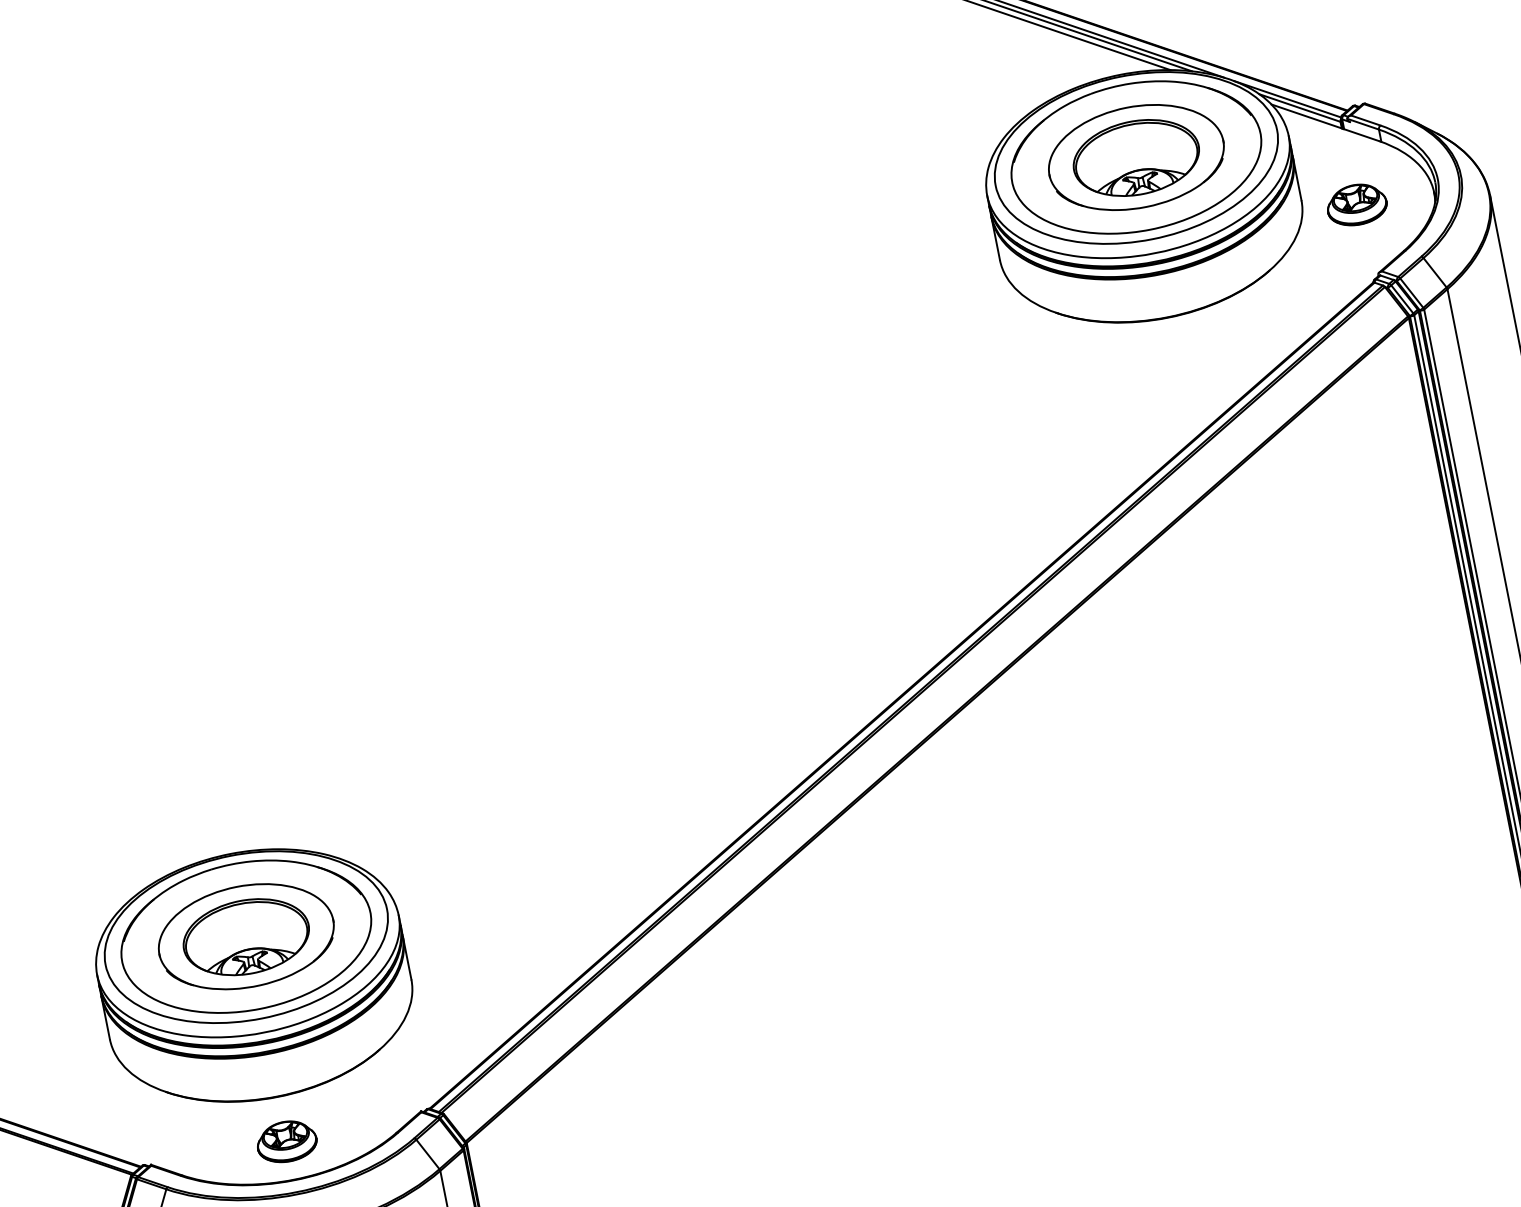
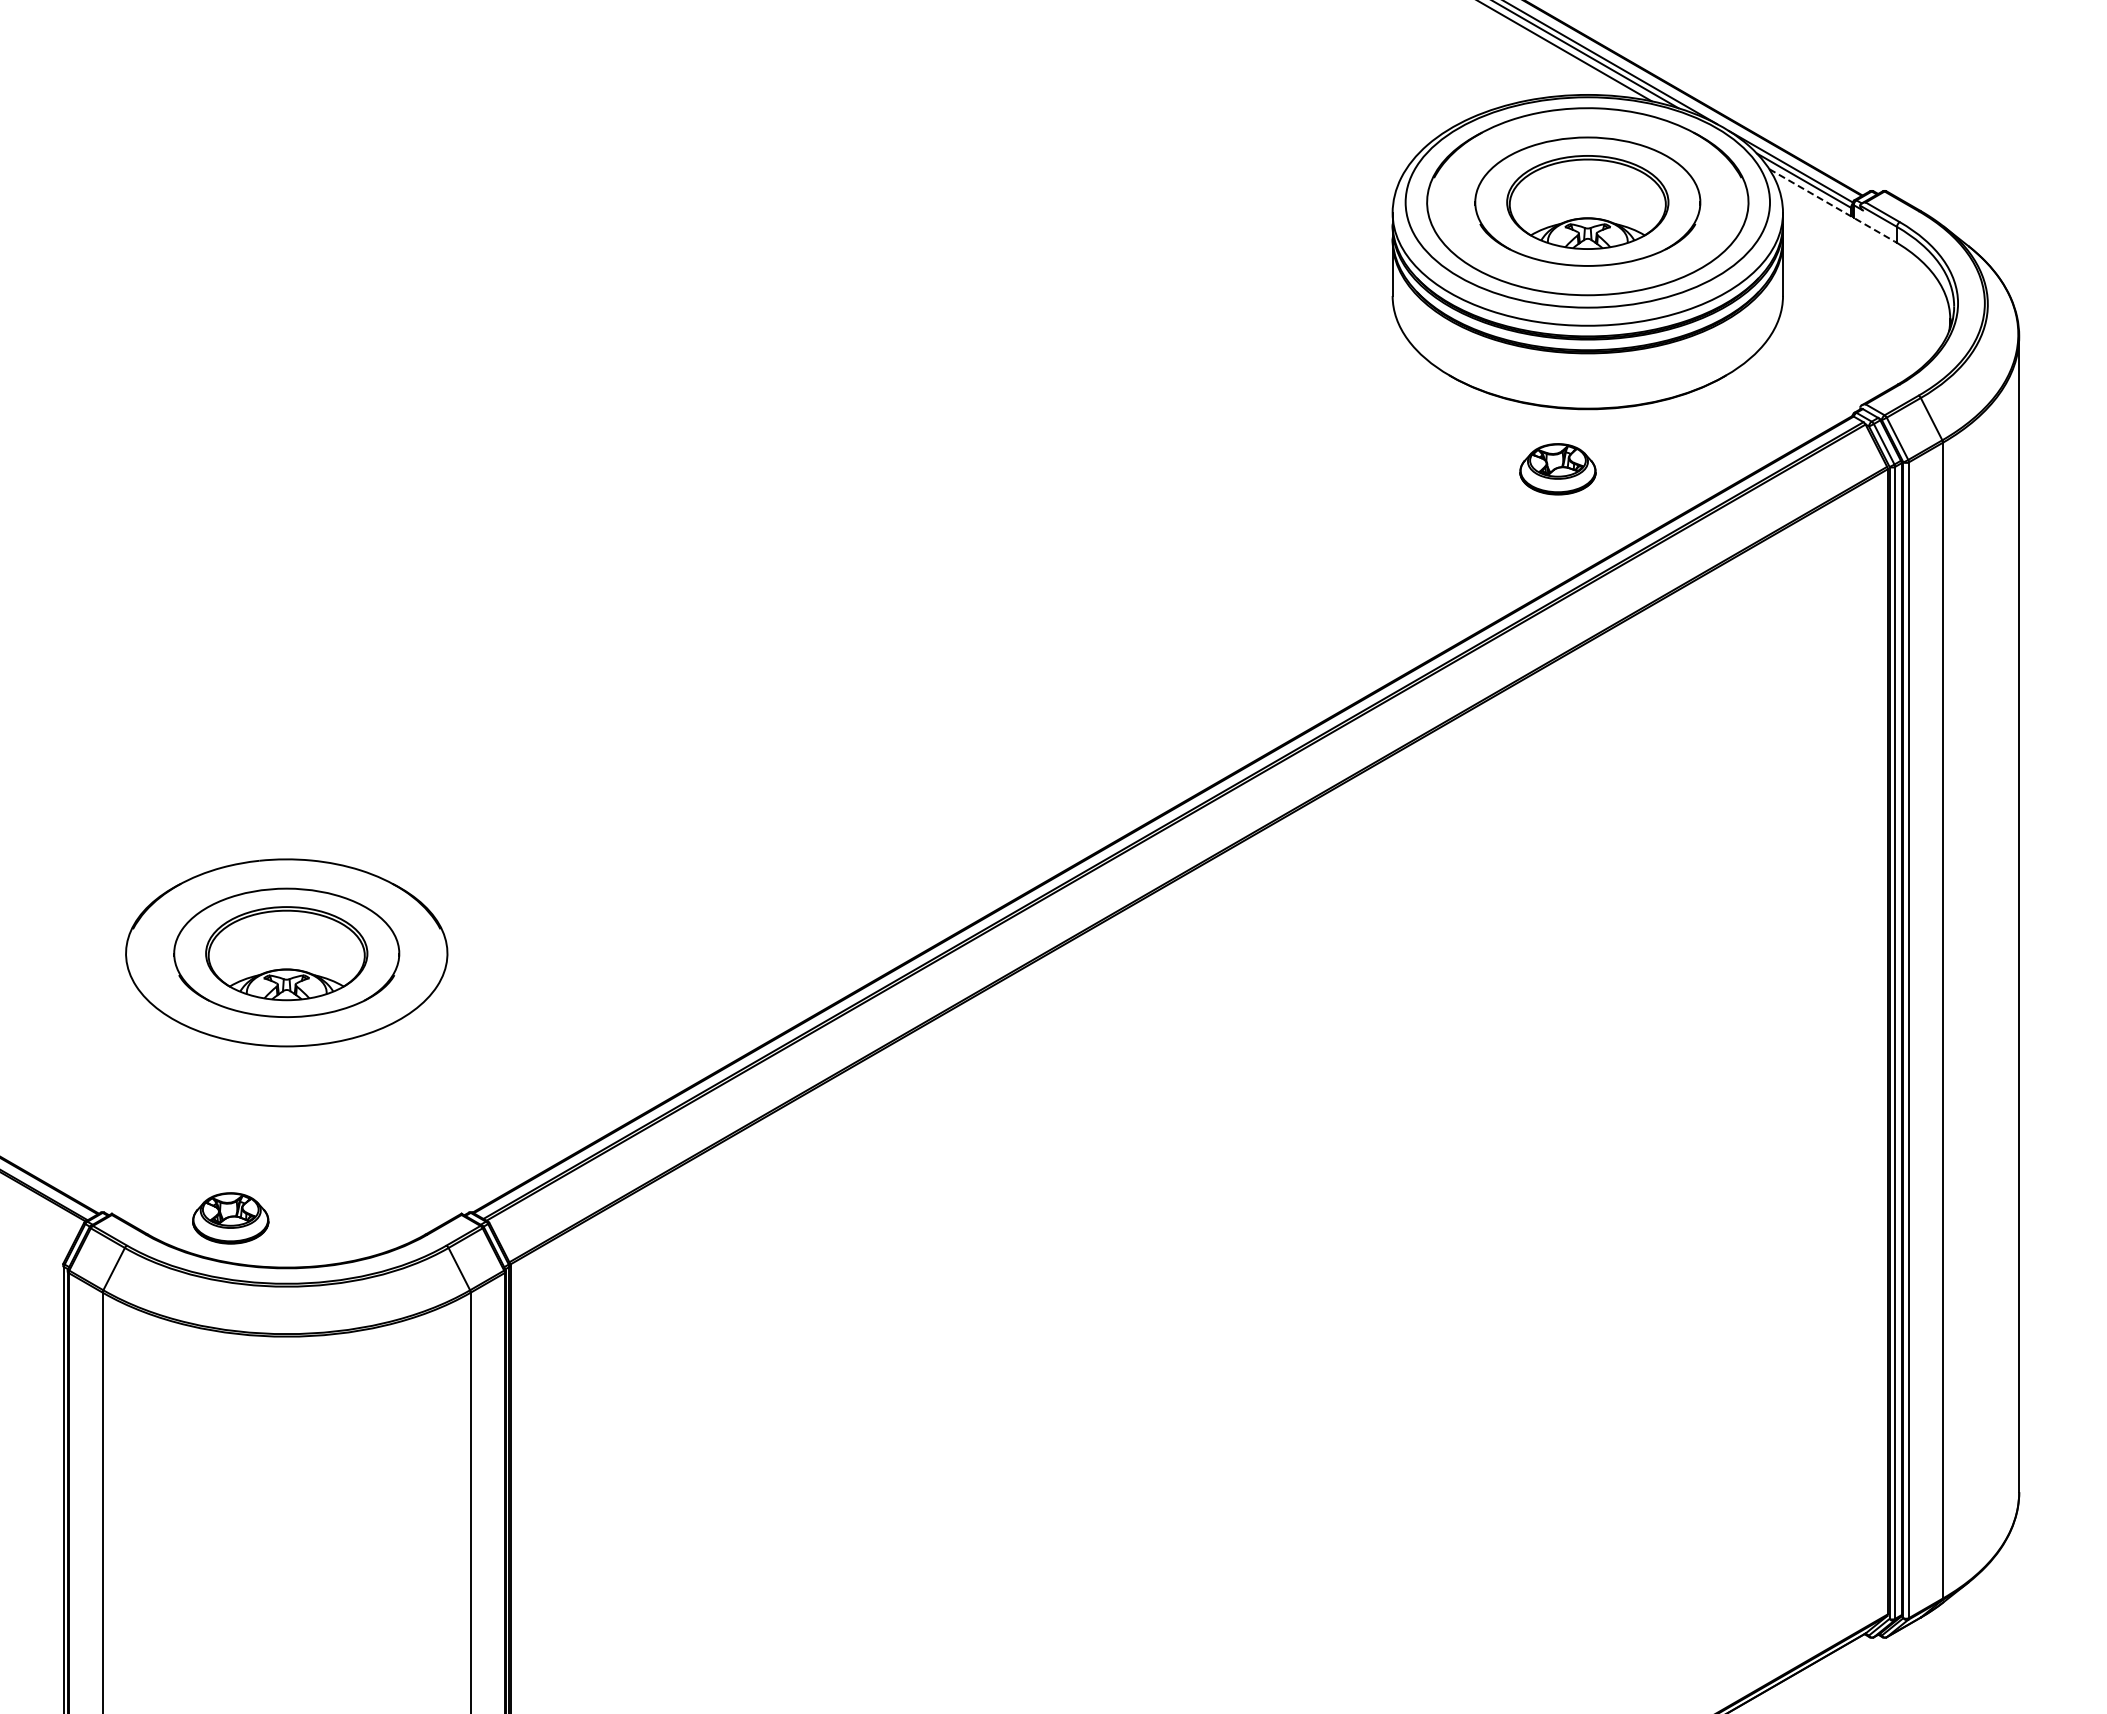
line: (1325, 122) -> (1832, 205), solid -> dashed
part: (1356, 205) -> (1557, 469), moved
part: (253, 975) -> (286, 1003), removed
part: (286, 1141) -> (230, 1218), moved

